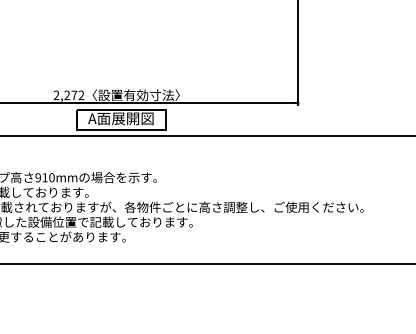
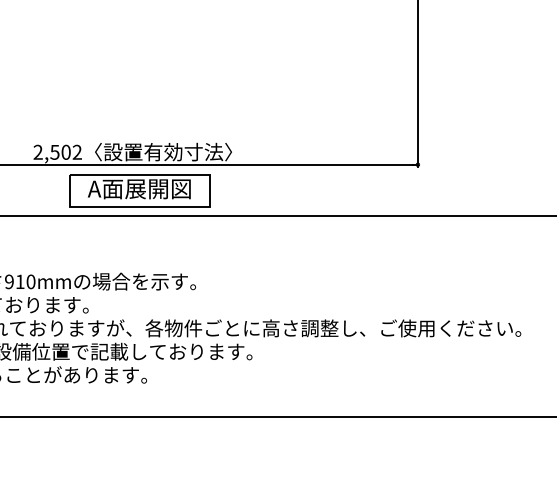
text: (70, 95) -> (60, 152), 2,272 -> 2,502

